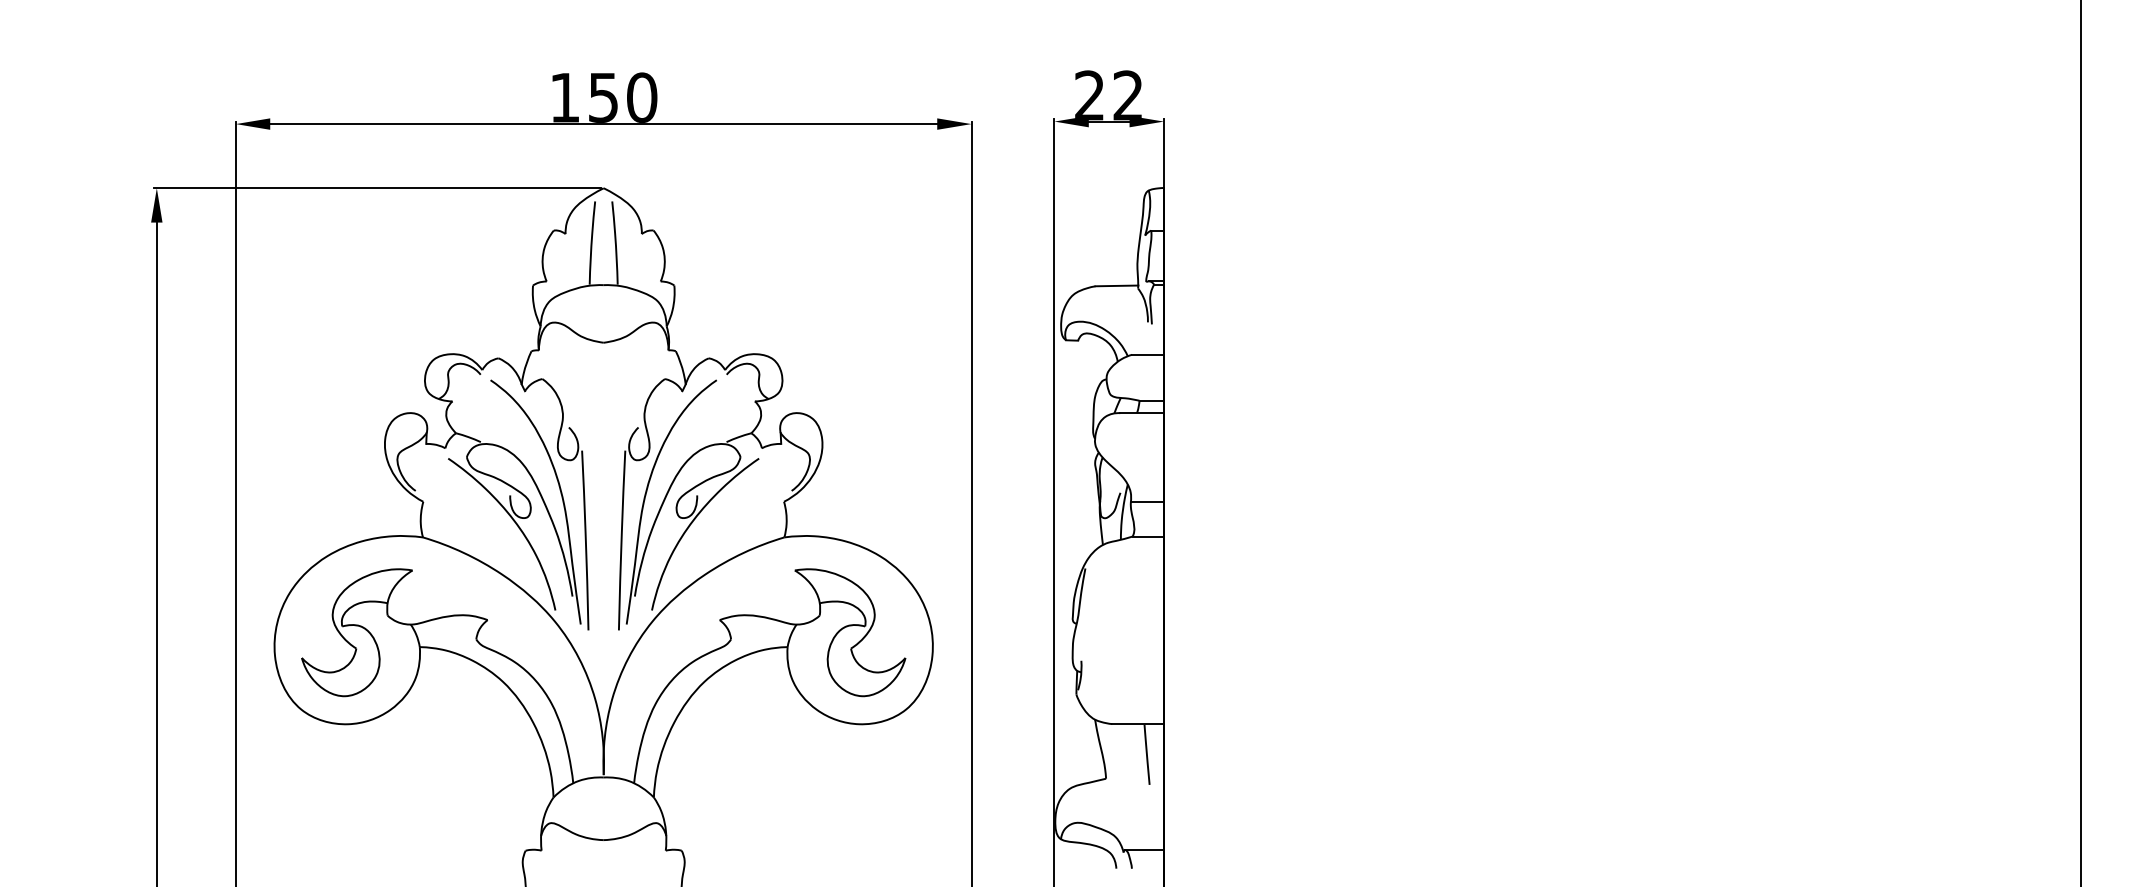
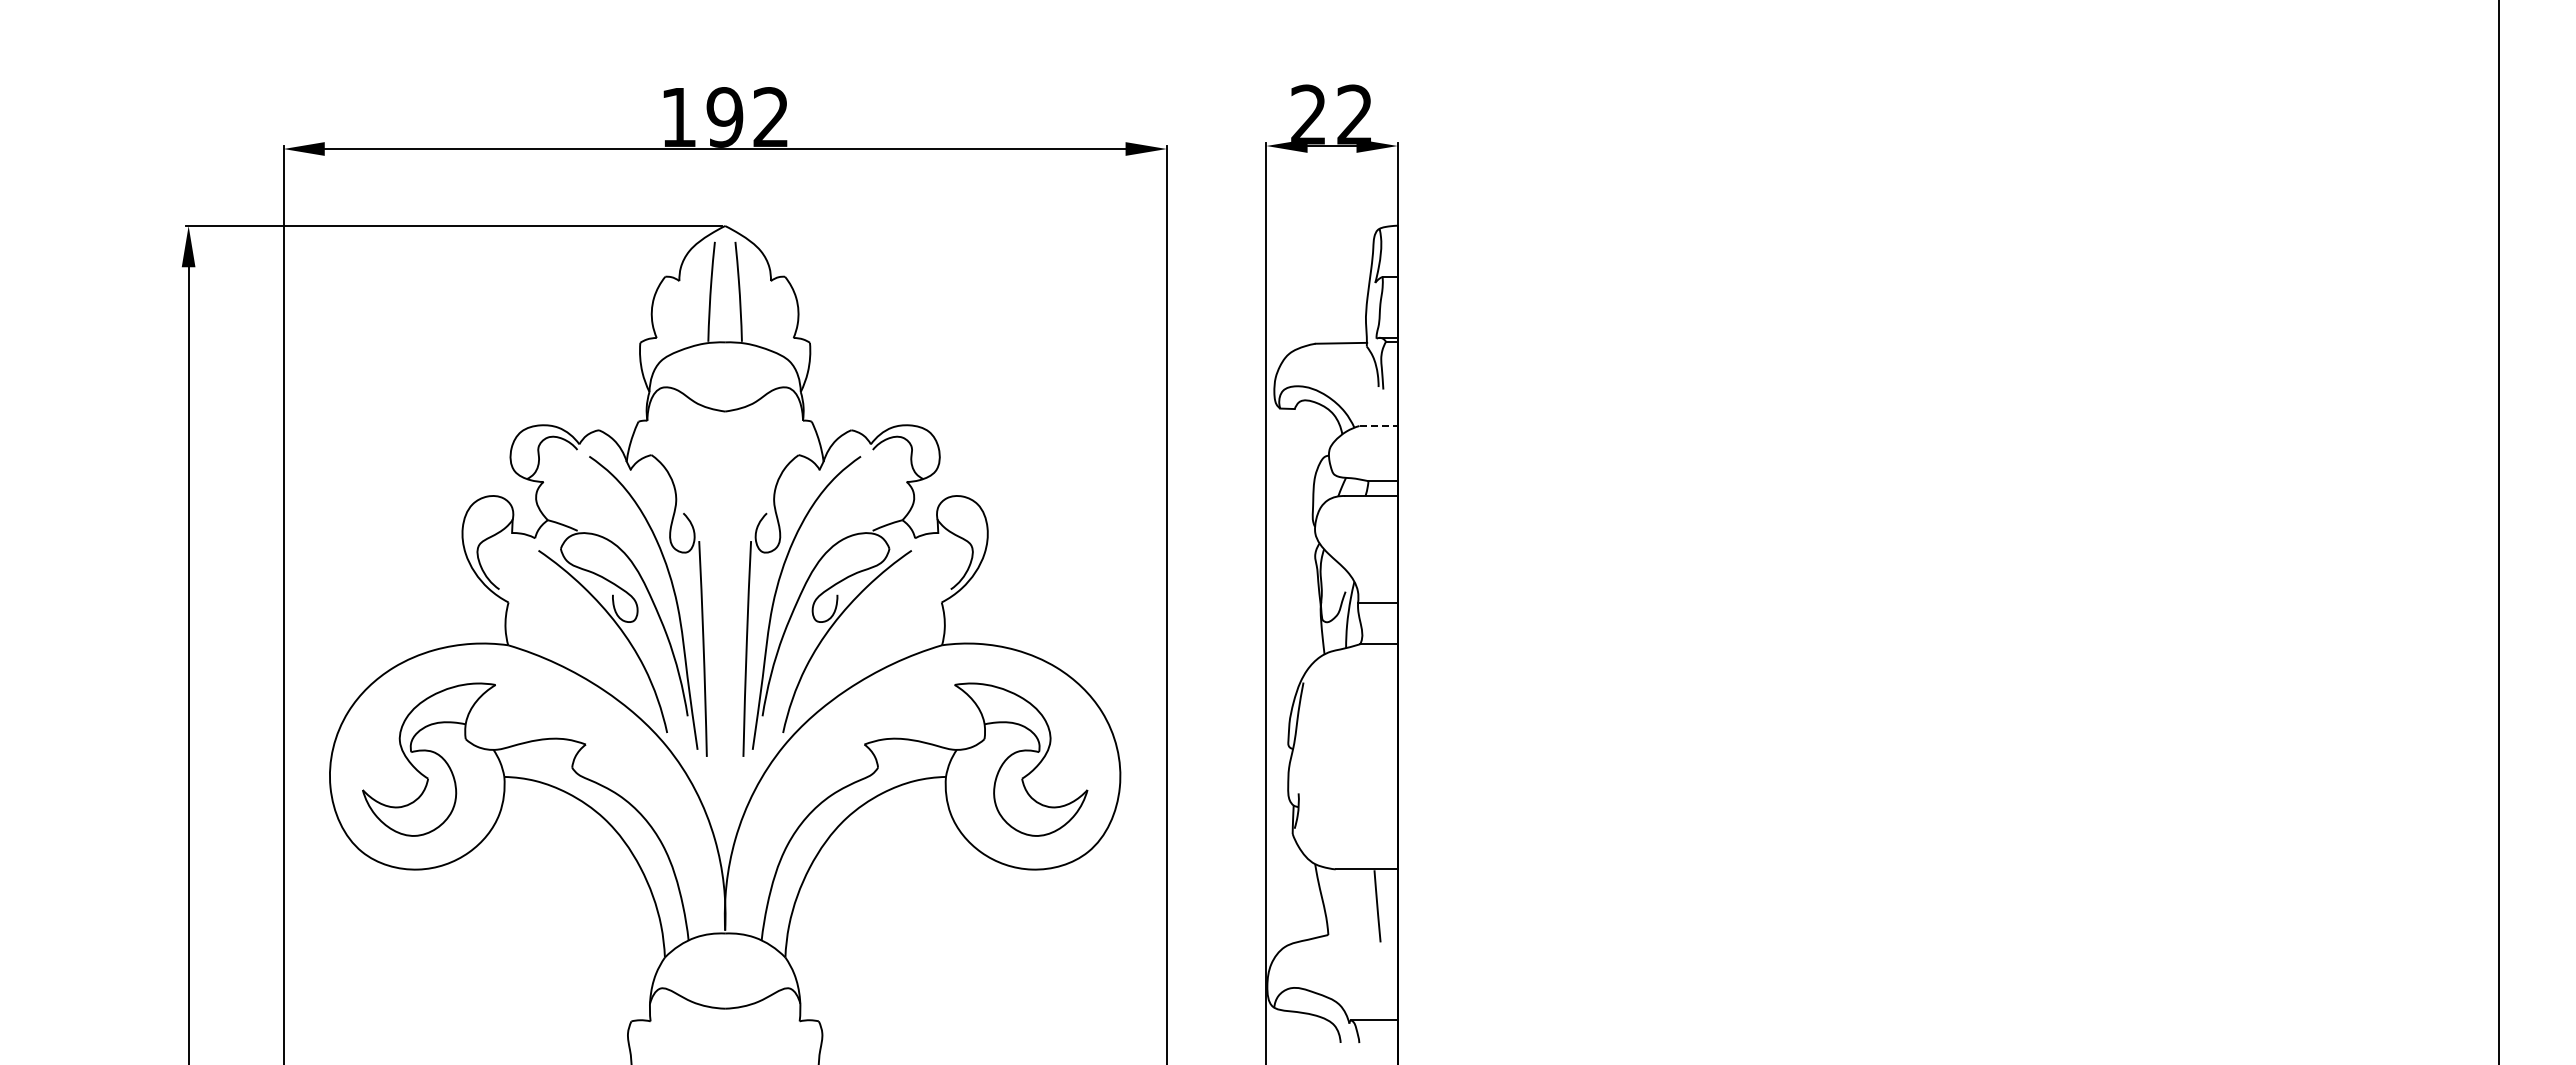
text: (622, 97) -> (747, 117), 150 -> 192
line: (1148, 355) -> (1379, 426), solid -> dashed

